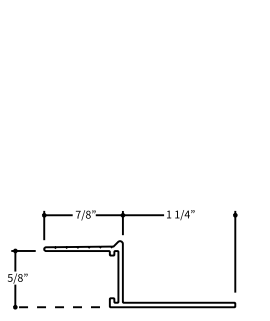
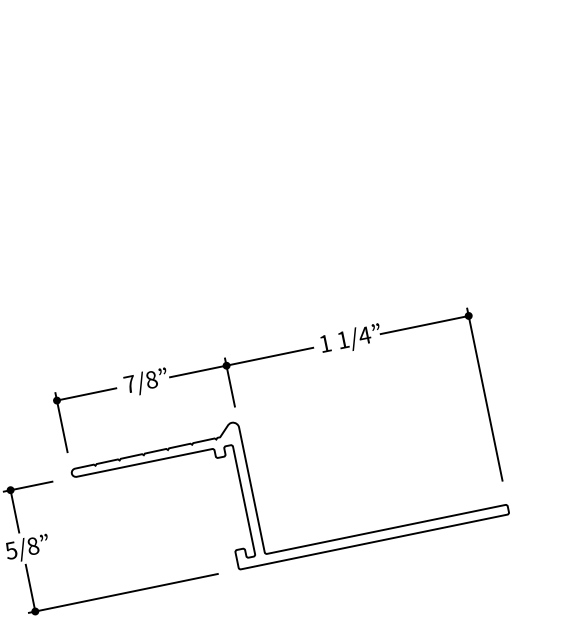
line: (214, 215) -> (424, 325), added
line: (56, 307) -> (124, 593), dashed -> solid

